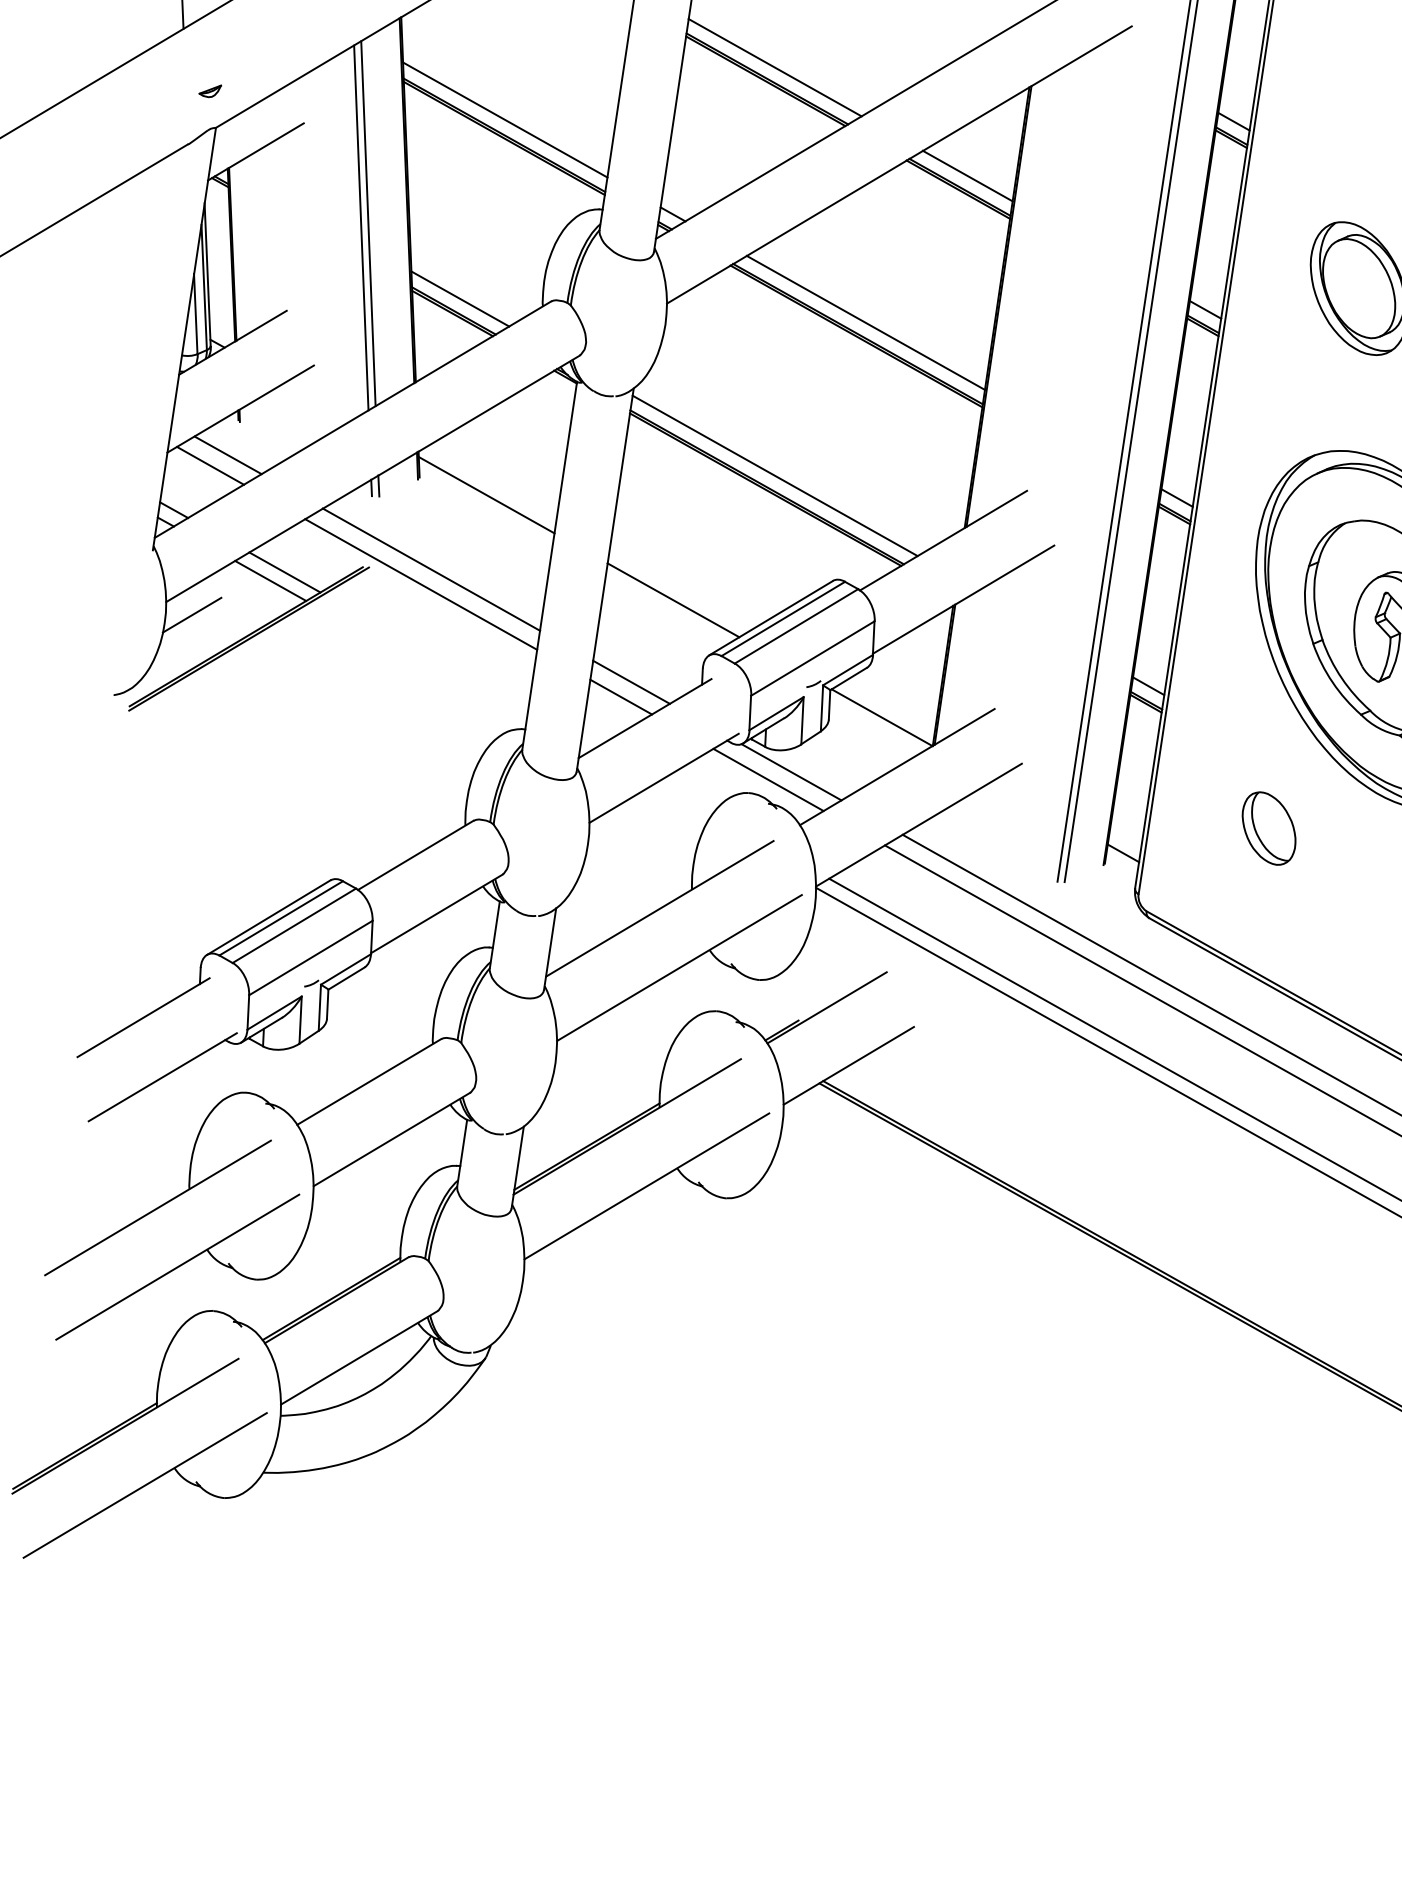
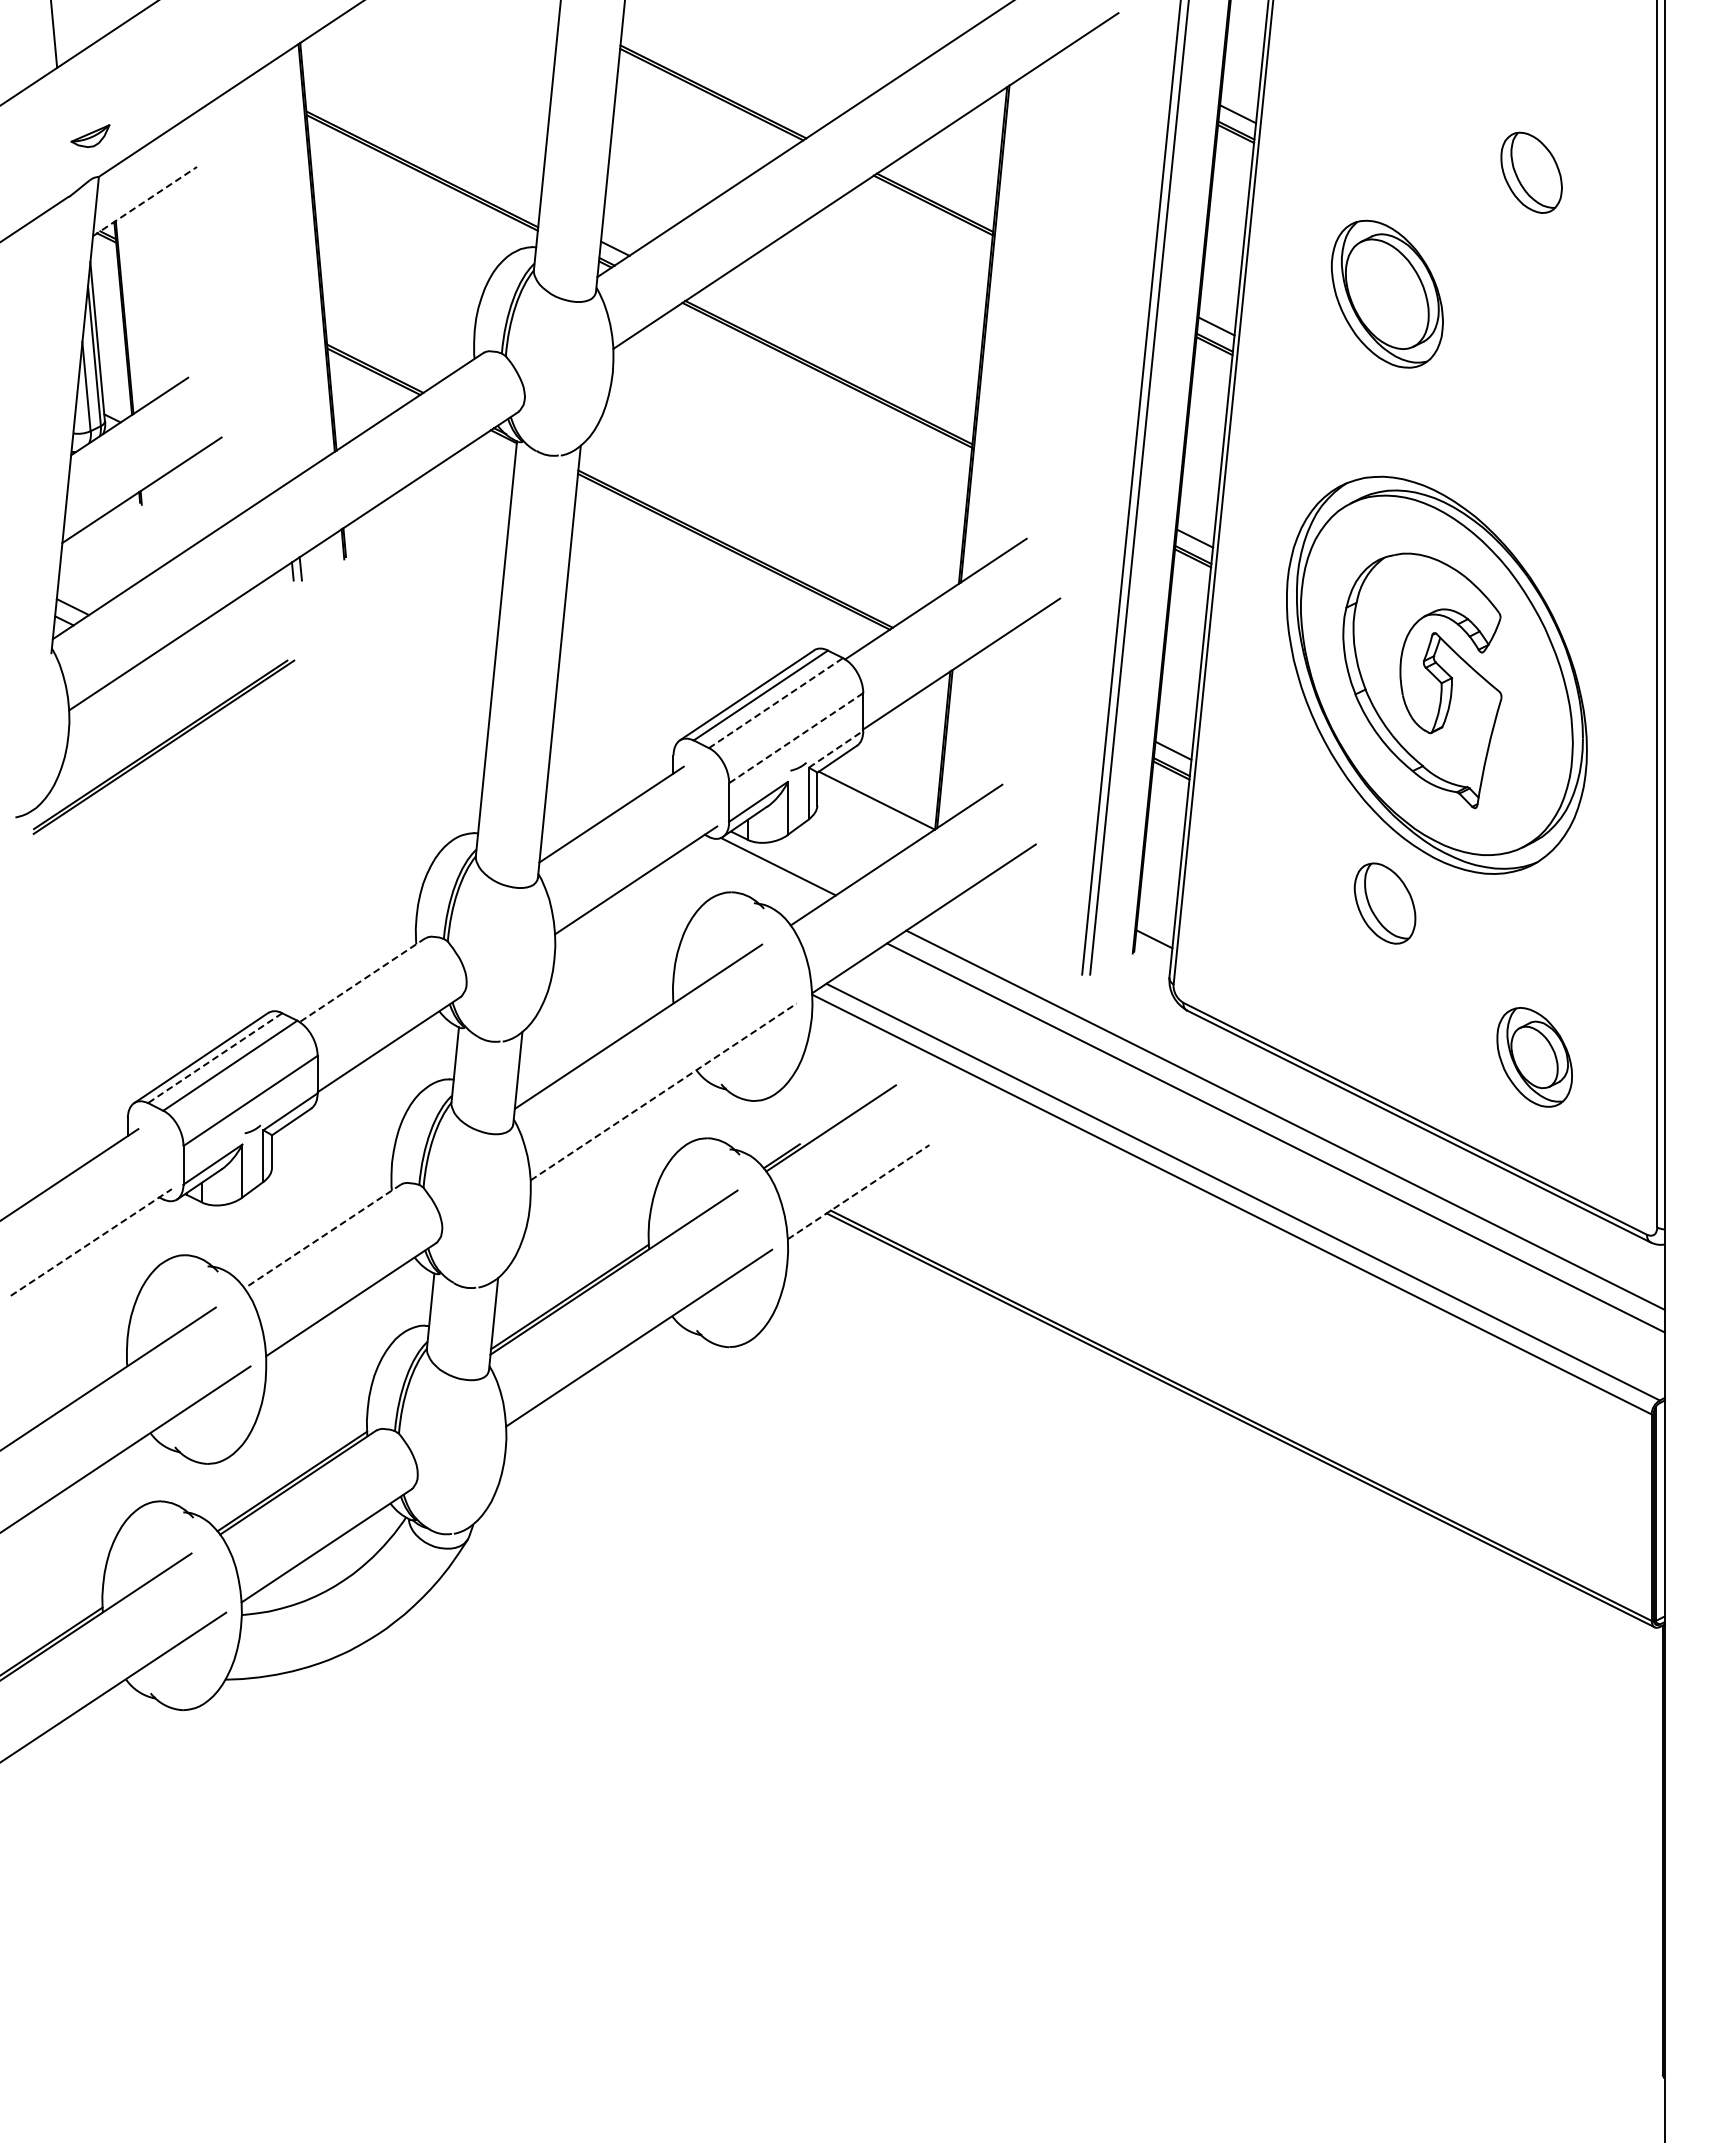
line: (775, 67) -> (721, 78), removed
part: (210, 90) -> (90, 135), size x1.6
line: (504, 120) -> (421, 152), removed
line: (255, 151) -> (144, 201), solid -> dashed
line: (967, 175) -> (942, 189), removed
line: (368, 223) -> (274, 275), removed
line: (361, 227) -> (267, 280), removed
line: (460, 298) -> (381, 354), removed
line: (866, 322) -> (837, 359), removed
line: (228, 455) -> (130, 542), removed
line: (209, 465) -> (110, 555), removed
line: (774, 475) -> (743, 535), removed
line: (487, 495) -> (422, 573), removed
line: (431, 569) -> (364, 659), removed
line: (285, 572) -> (200, 670), removed
line: (270, 580) -> (184, 680), removed
line: (421, 584) -> (353, 676), removed
line: (673, 600) -> (636, 680), removed
line: (191, 615) -> (98, 723), removed
line: (796, 626) -> (776, 703), solid -> dashed
line: (813, 658) -> (796, 738), solid -> dashed
line: (848, 670) -> (836, 749), solid -> dashed
line: (631, 682) -> (594, 774), removed
line: (621, 696) -> (583, 791), removed
line: (767, 779) -> (752, 876), removed
part: (1268, 828) -> (1384, 903), moved
line: (415, 855) -> (362, 980), solid -> dashed
line: (281, 918) -> (215, 1058), solid -> dashed
line: (679, 967) -> (663, 1091), solid -> dashed
line: (848, 1066) -> (858, 1192), solid -> dashed
line: (162, 1077) -> (91, 1242), solid -> dashed
line: (369, 1081) -> (322, 1236), solid -> dashed

